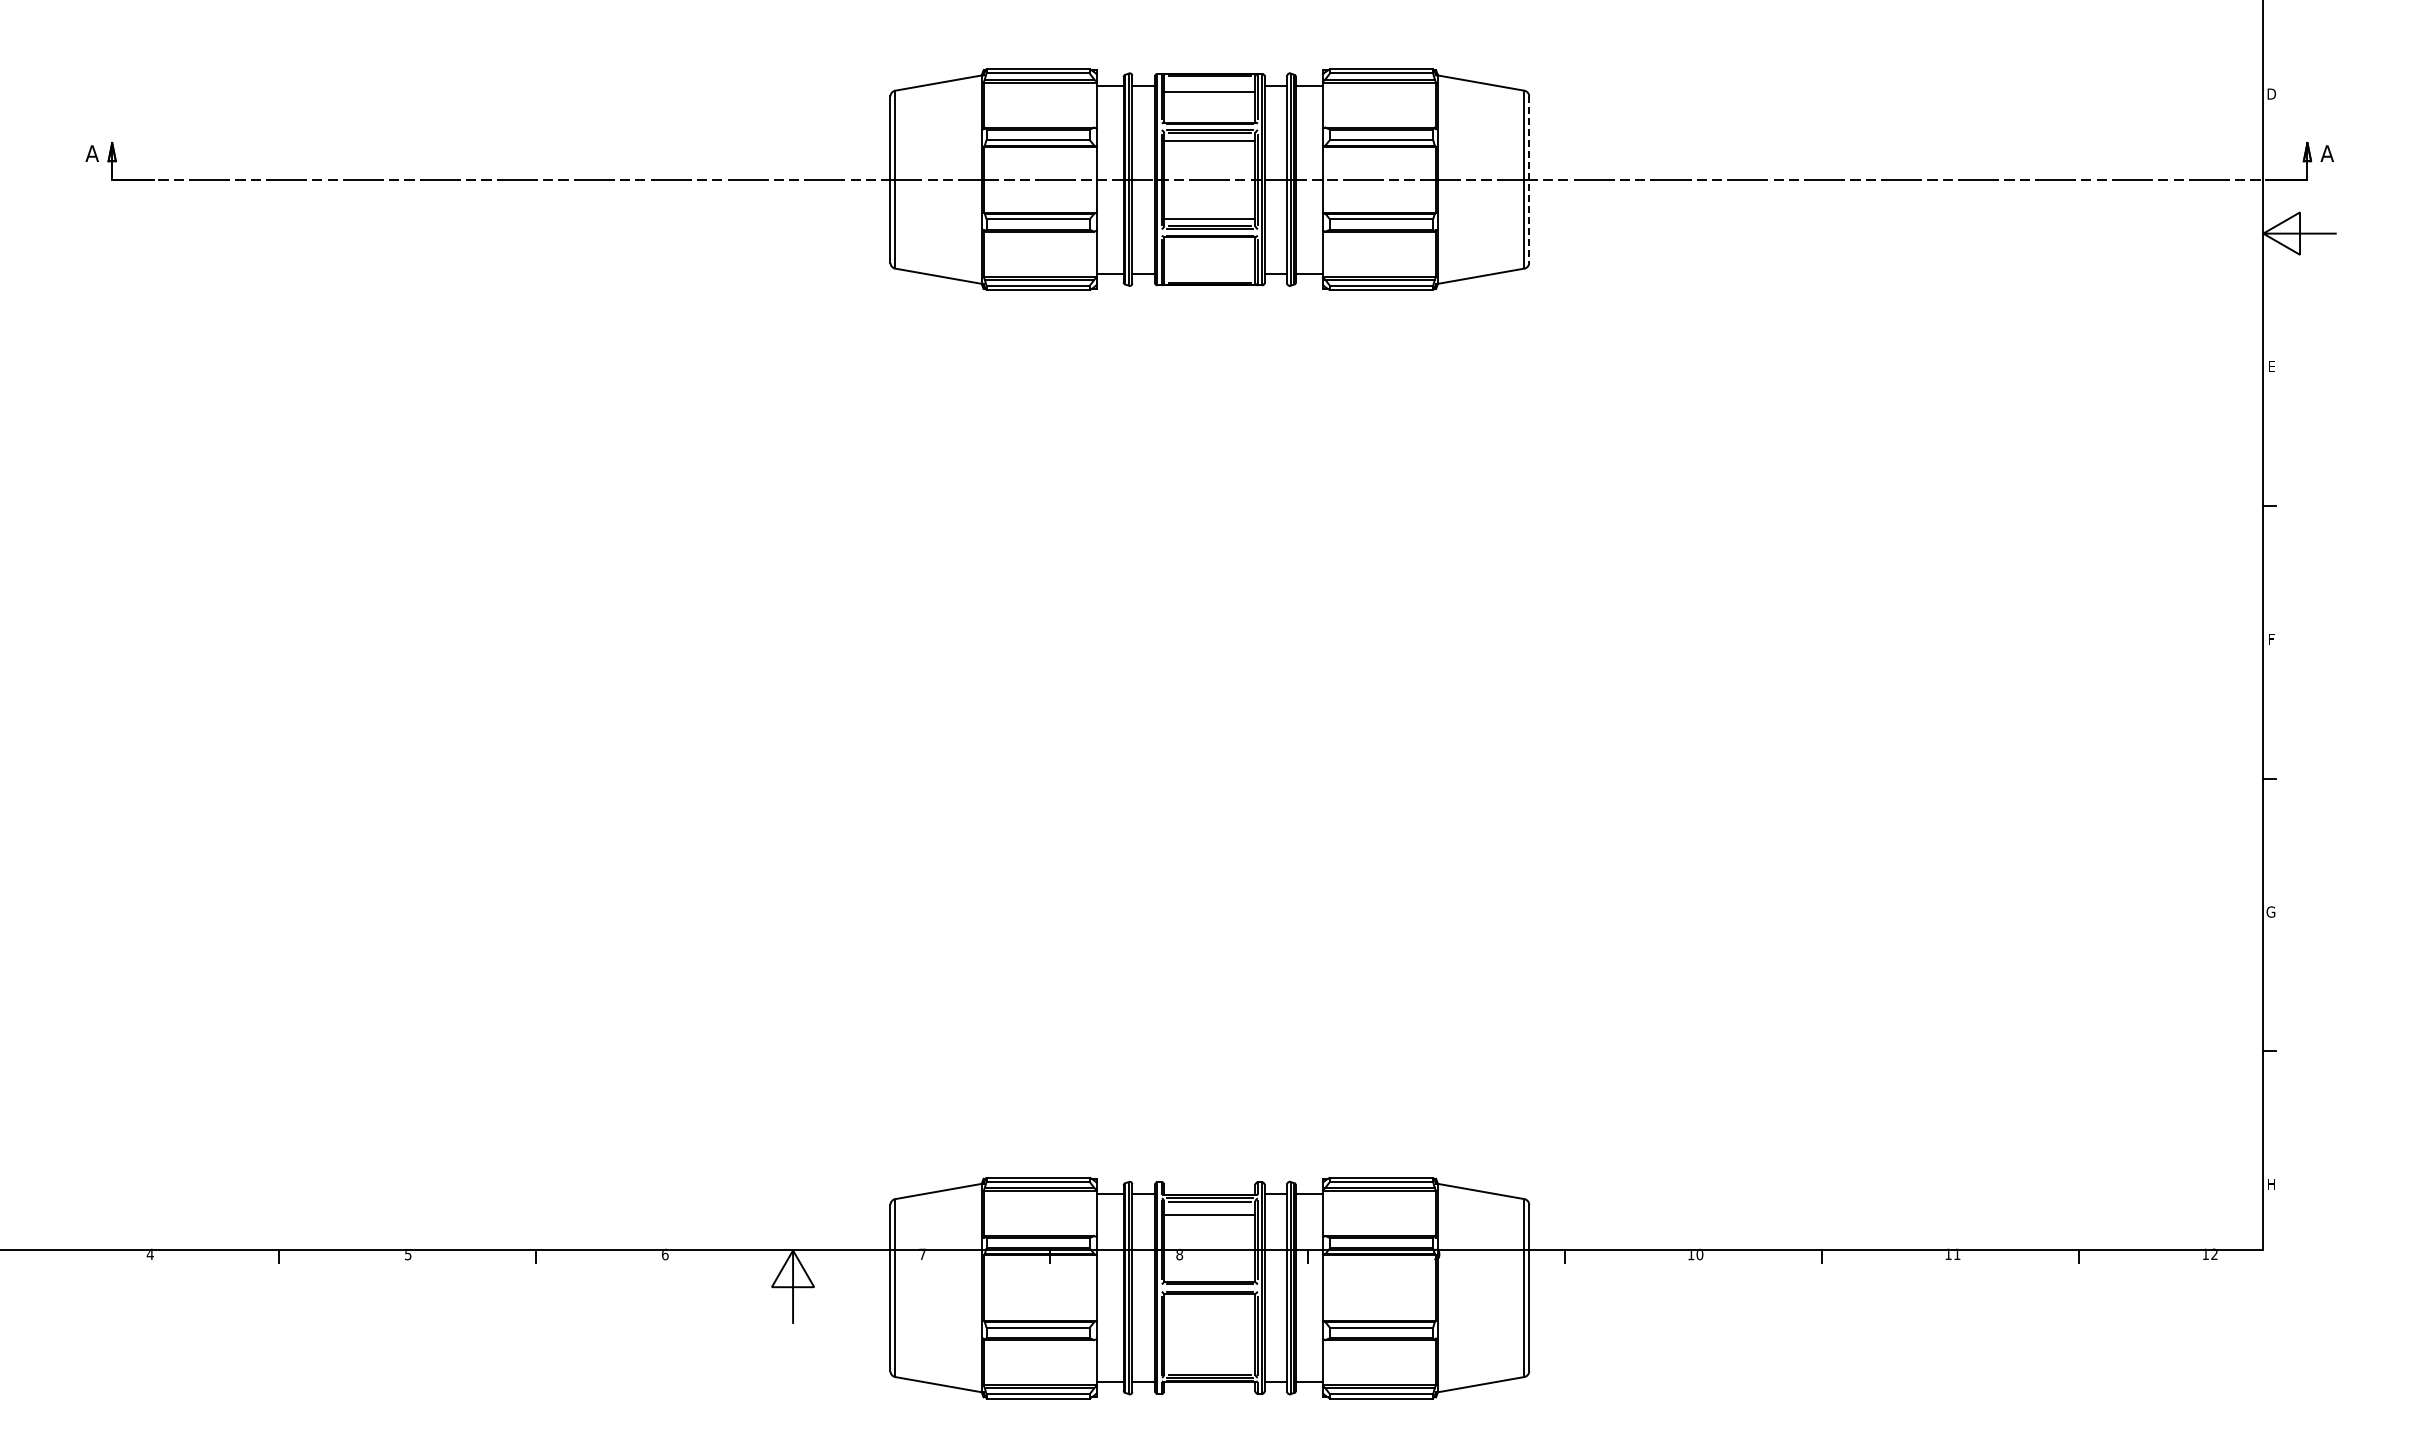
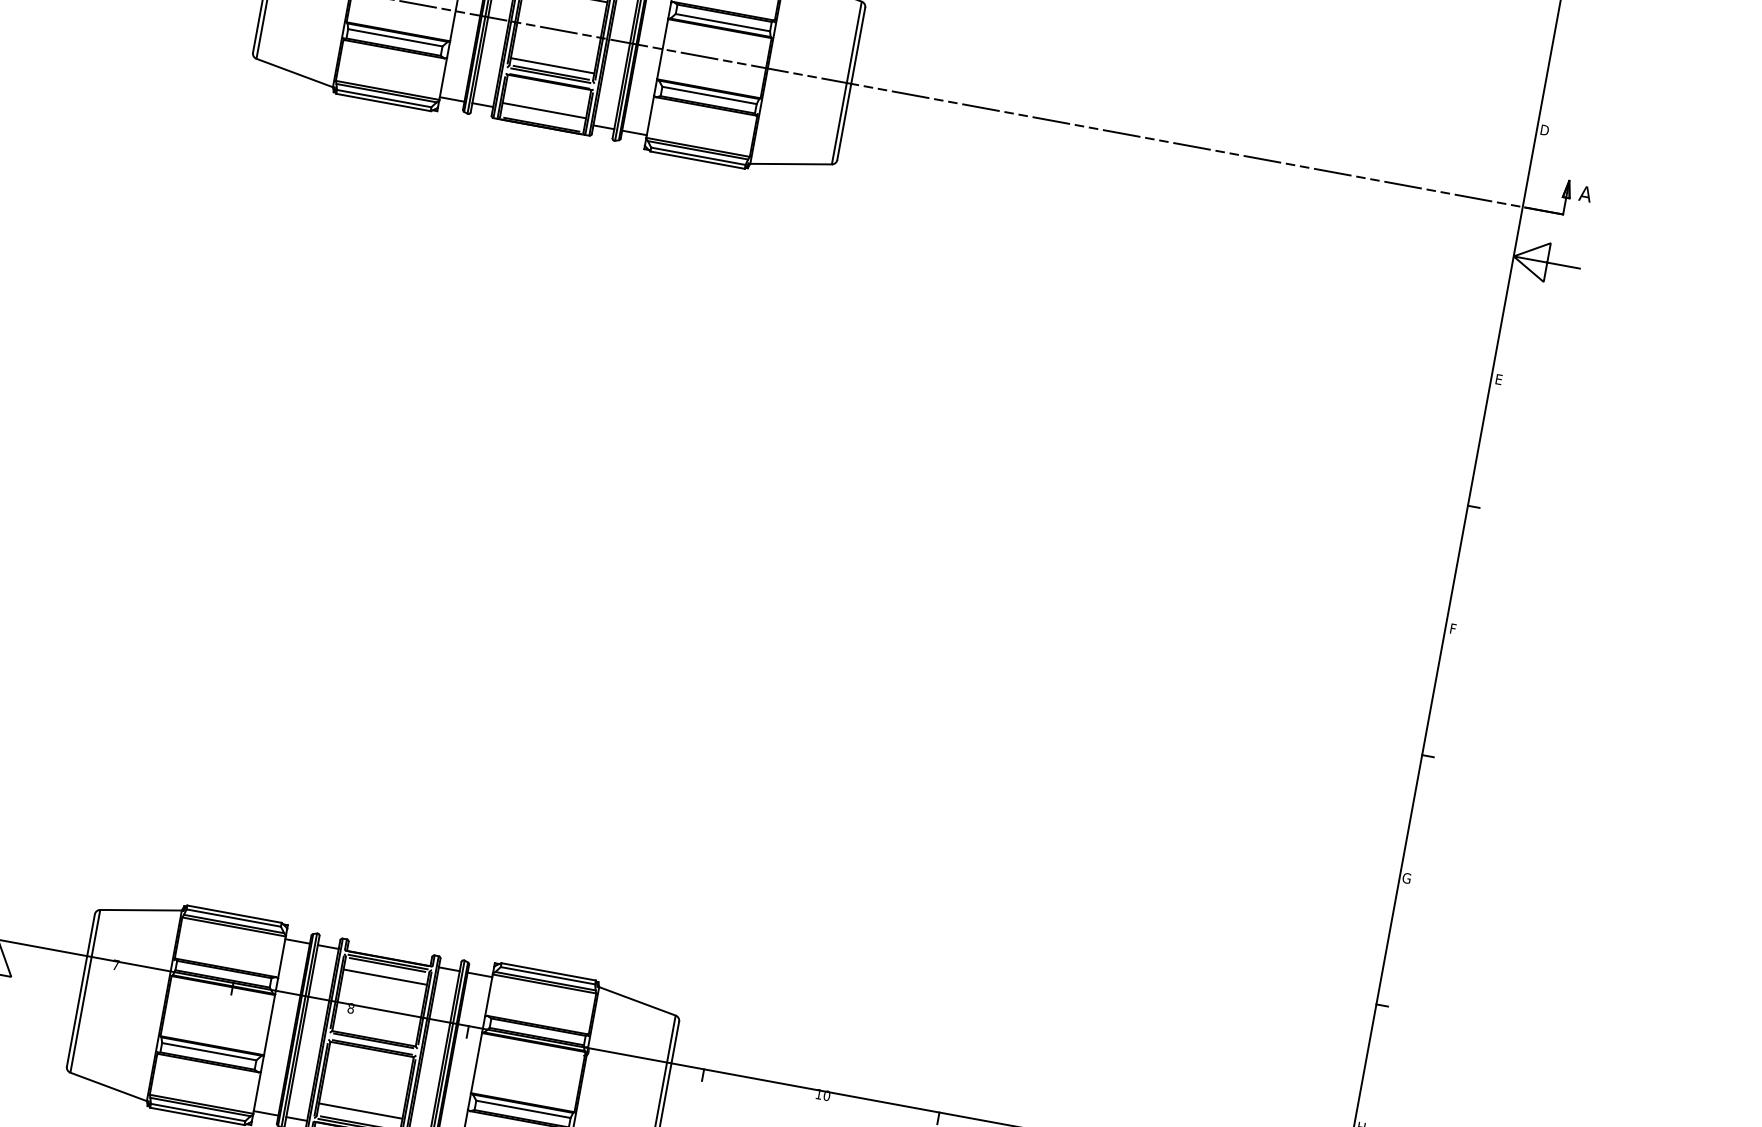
line: (1529, 180) -> (851, 84), dashed -> solid
line: (1209, 267) -> (544, 110), added
line: (1209, 1361) -> (360, 1111), added

